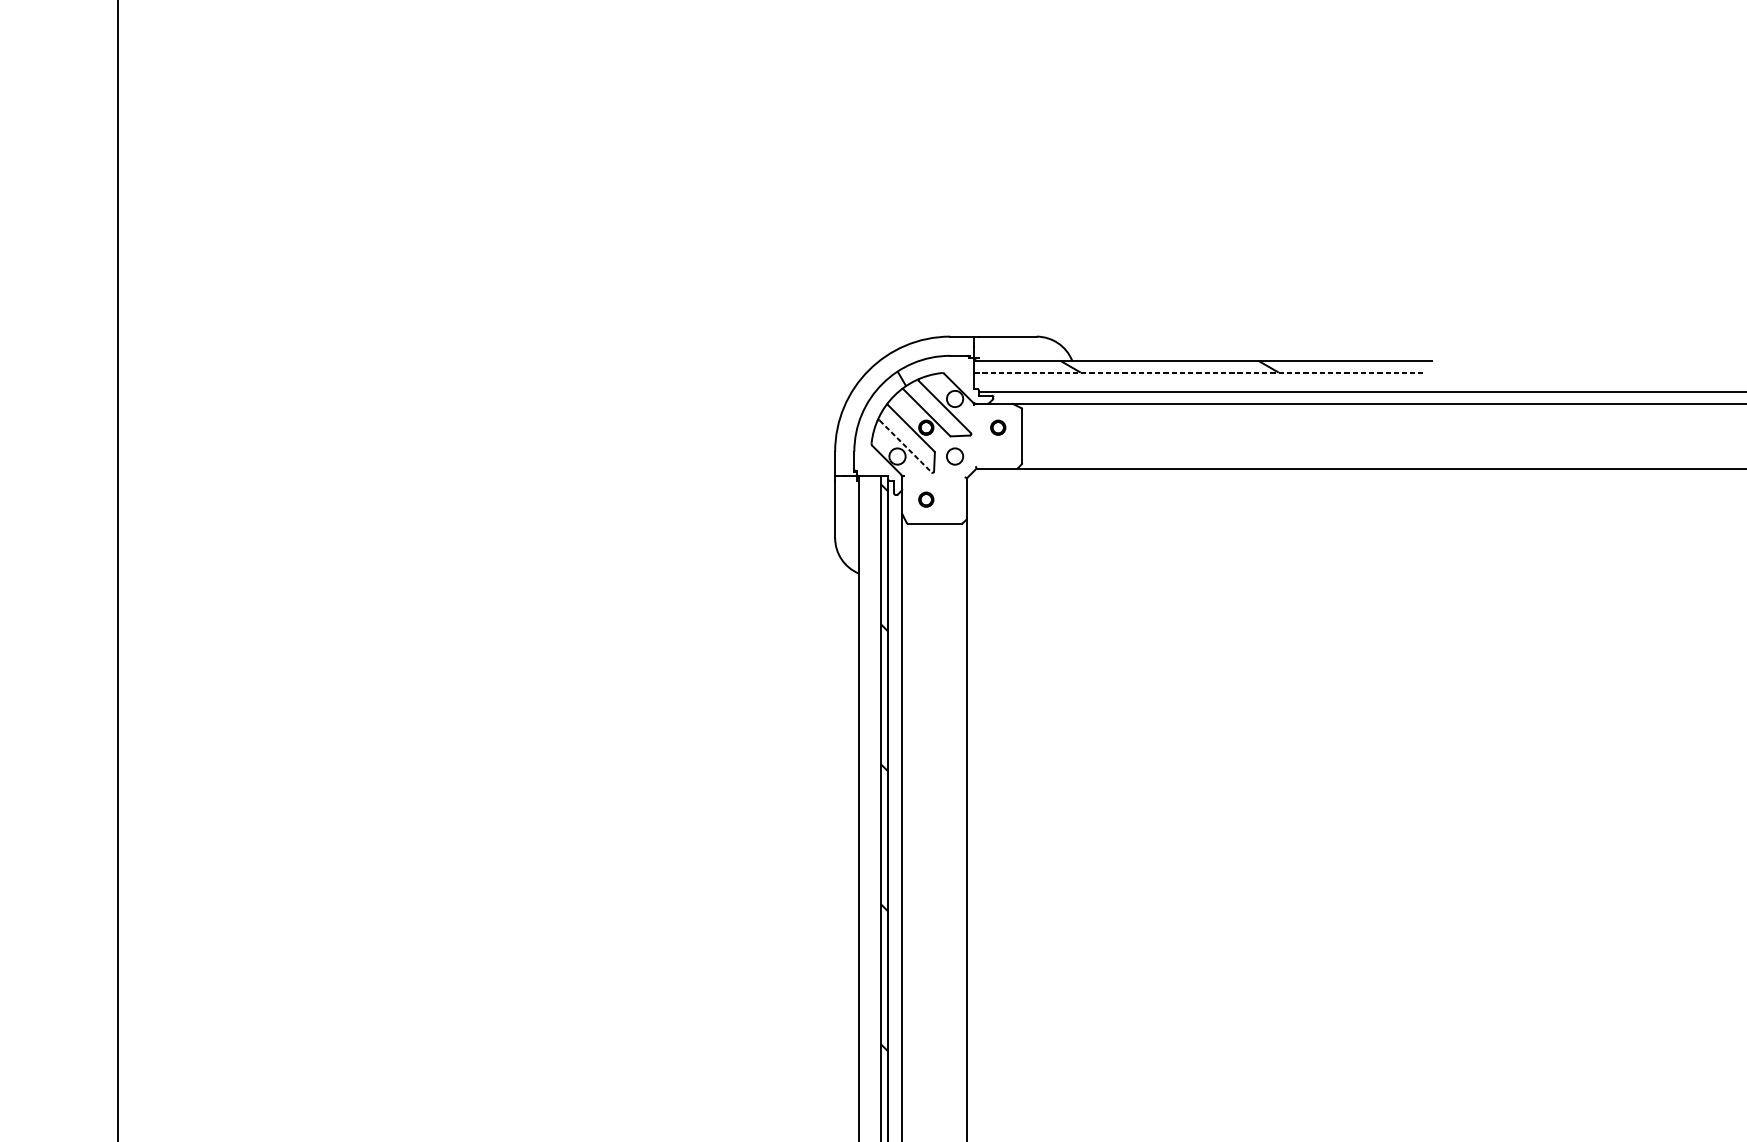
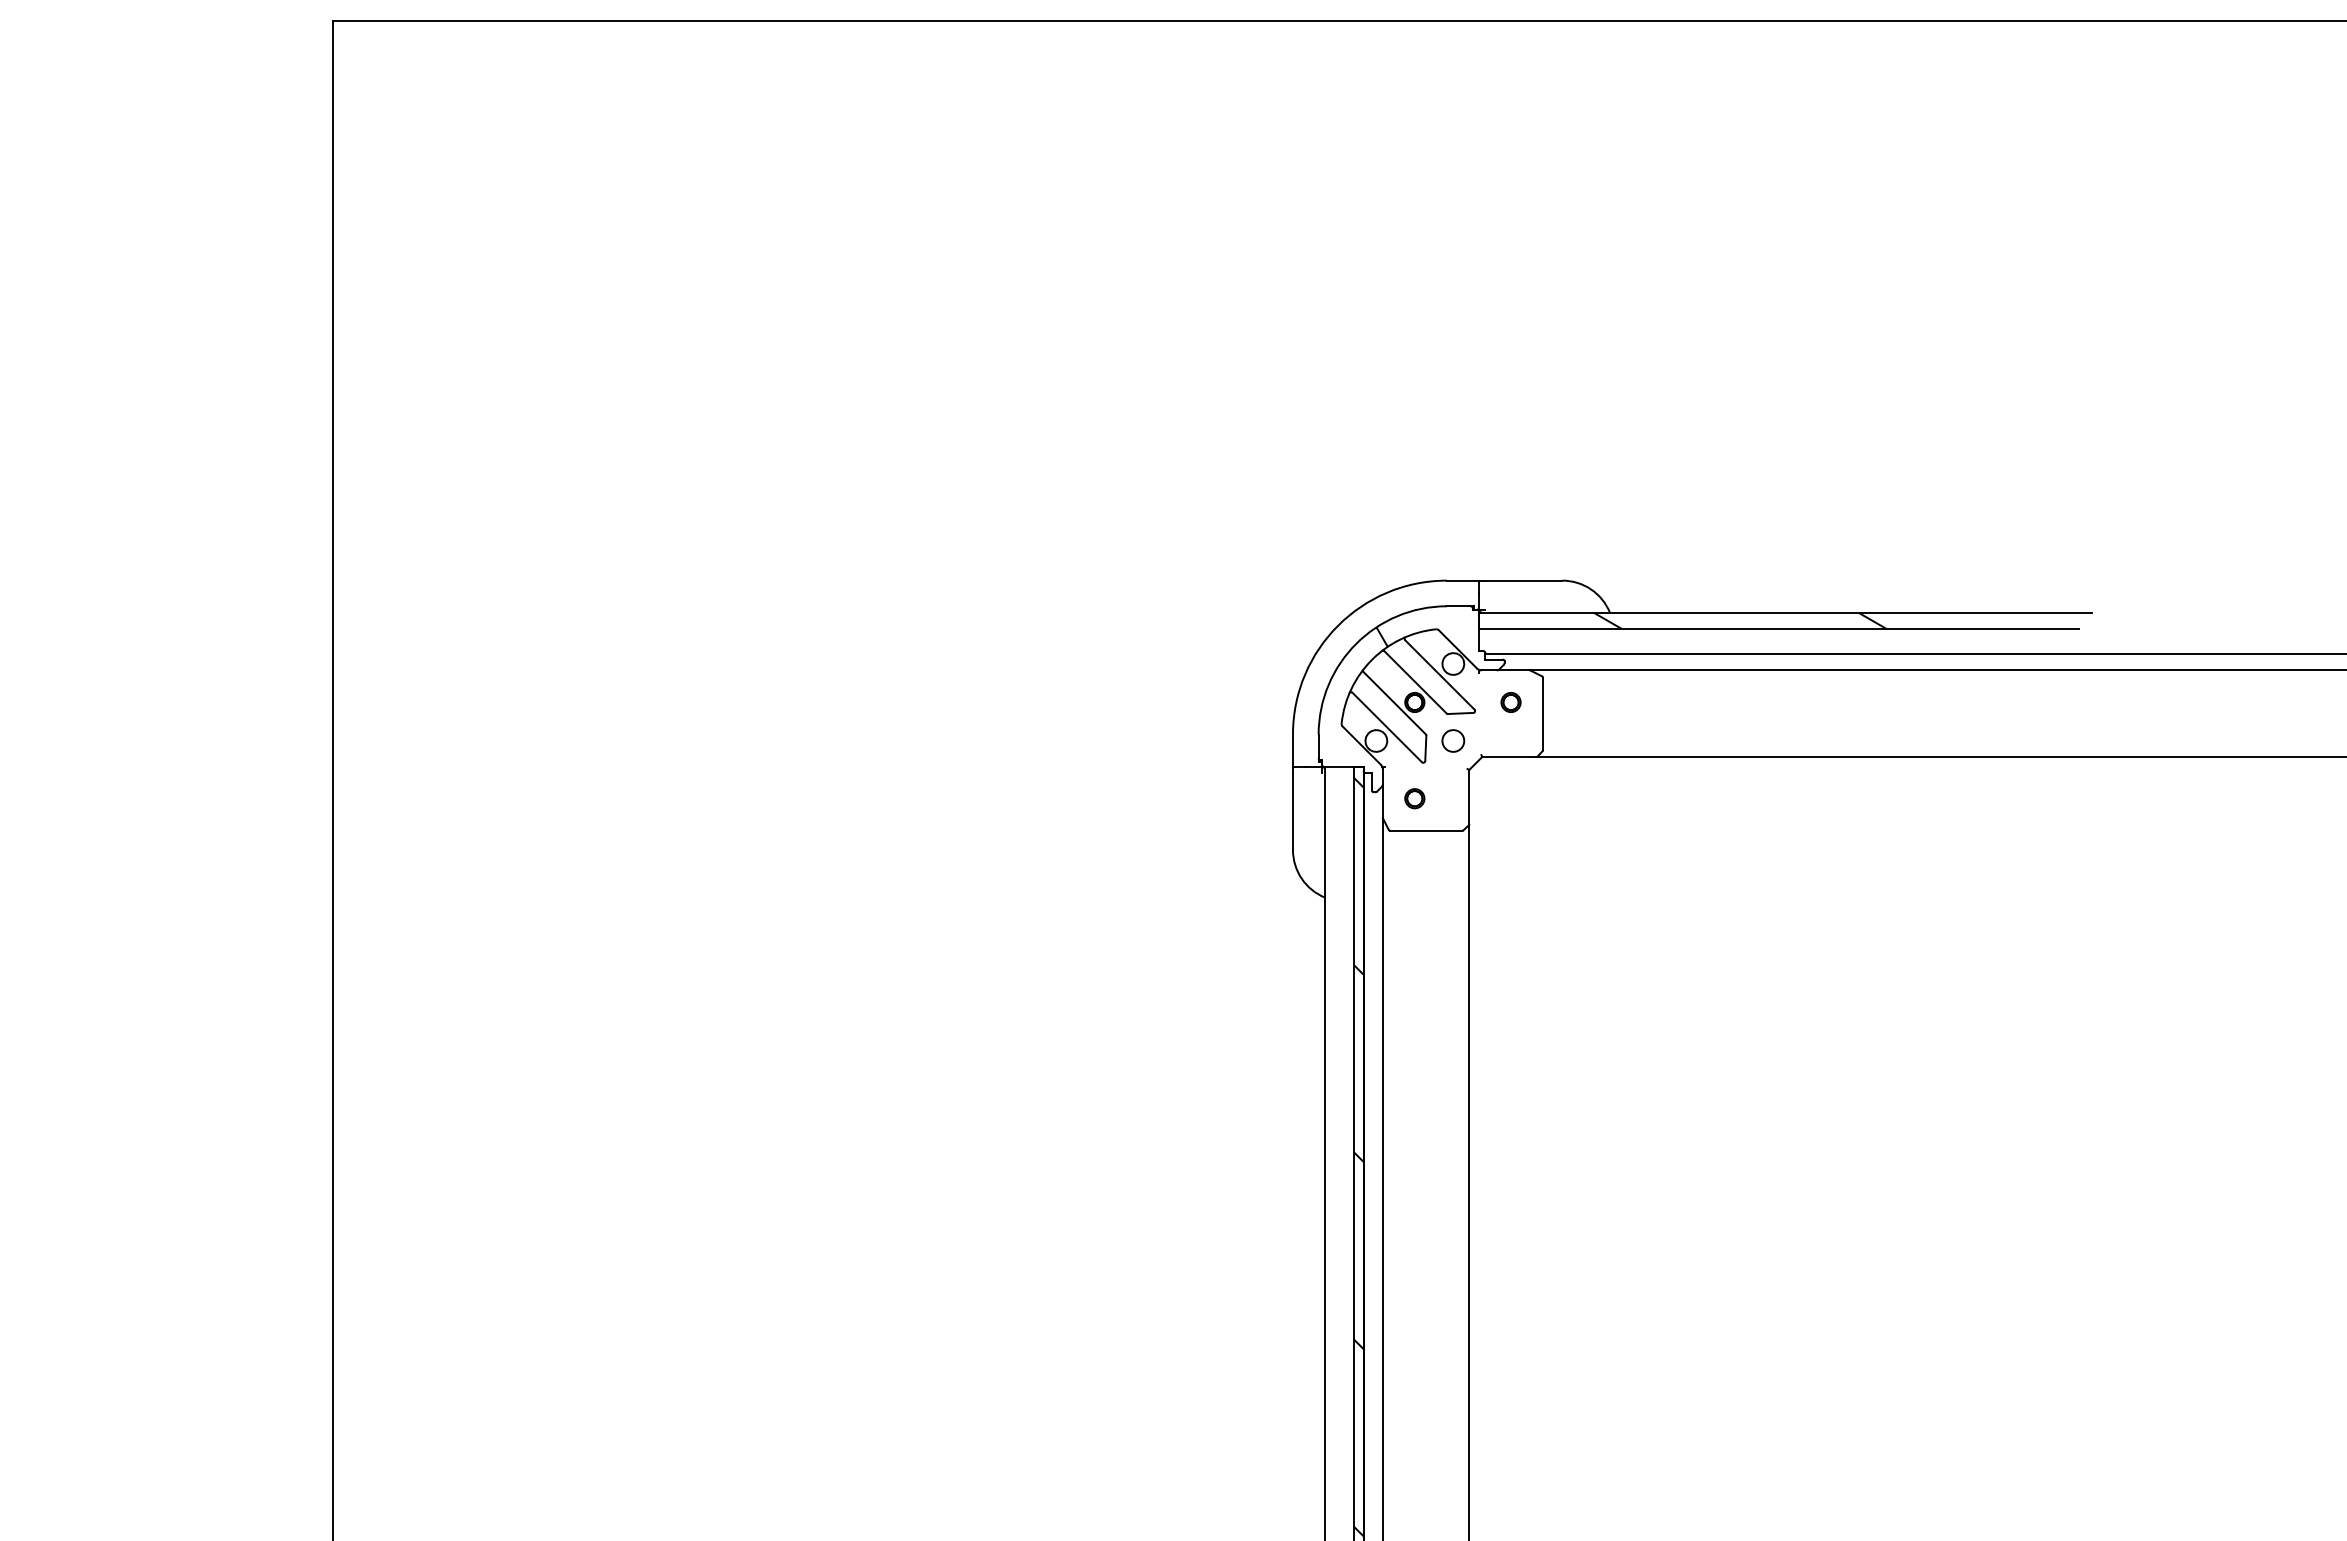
line: (1198, 372) -> (1778, 628), dashed -> solid
line: (905, 446) -> (1387, 727), dashed -> solid

